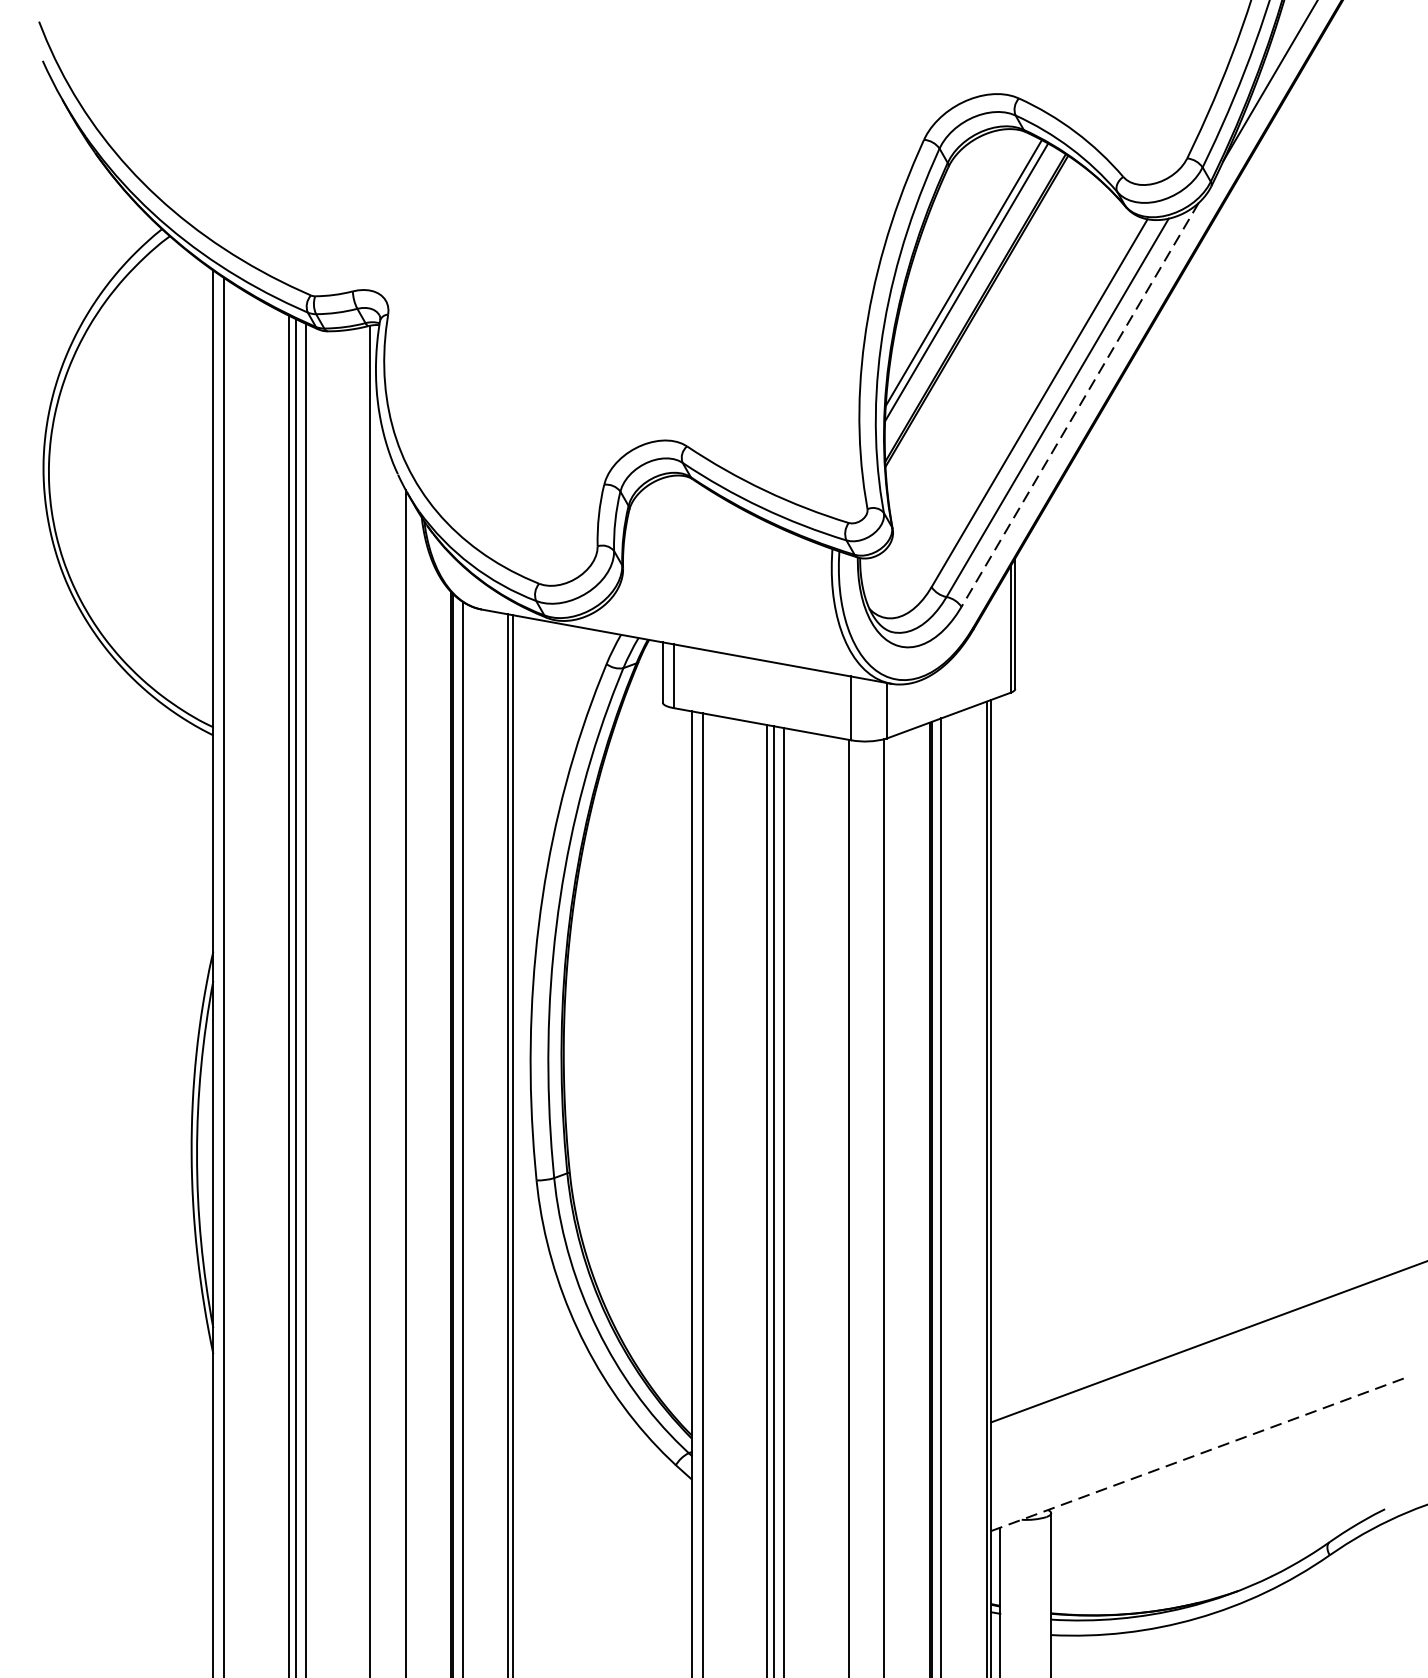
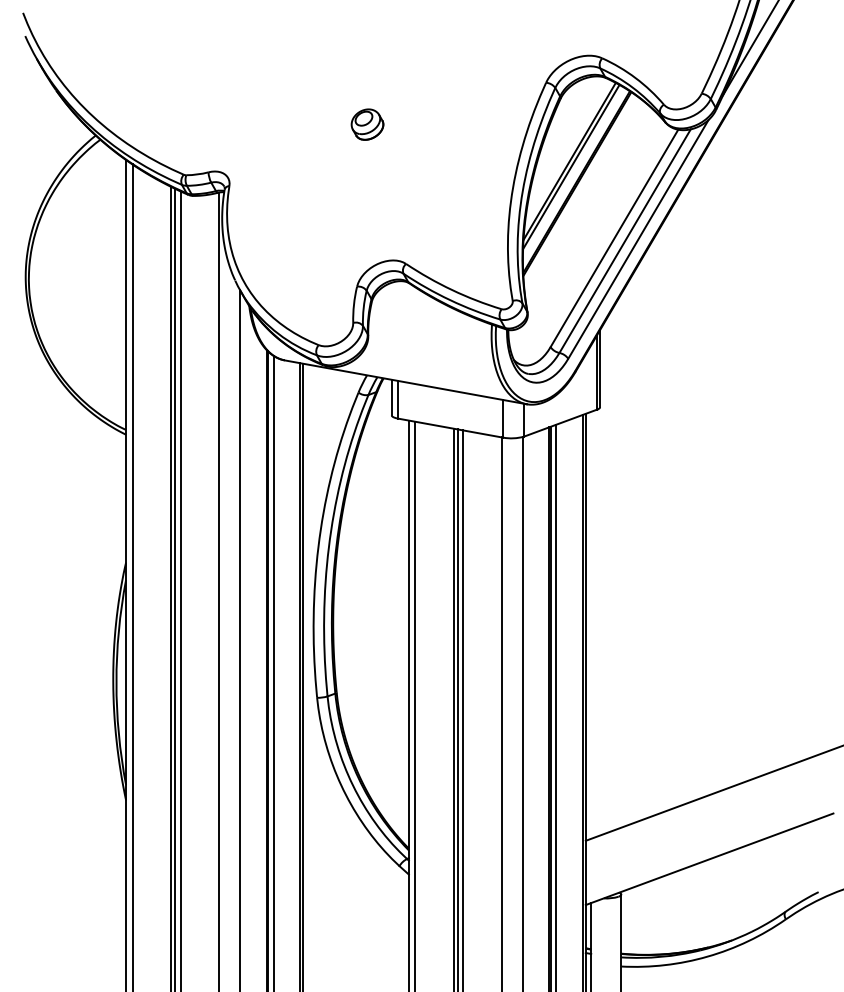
part: (621, 210) -> (367, 124), added
line: (1080, 405) -> (638, 239), dashed -> solid
line: (1202, 1454) -> (710, 859), dashed -> solid

